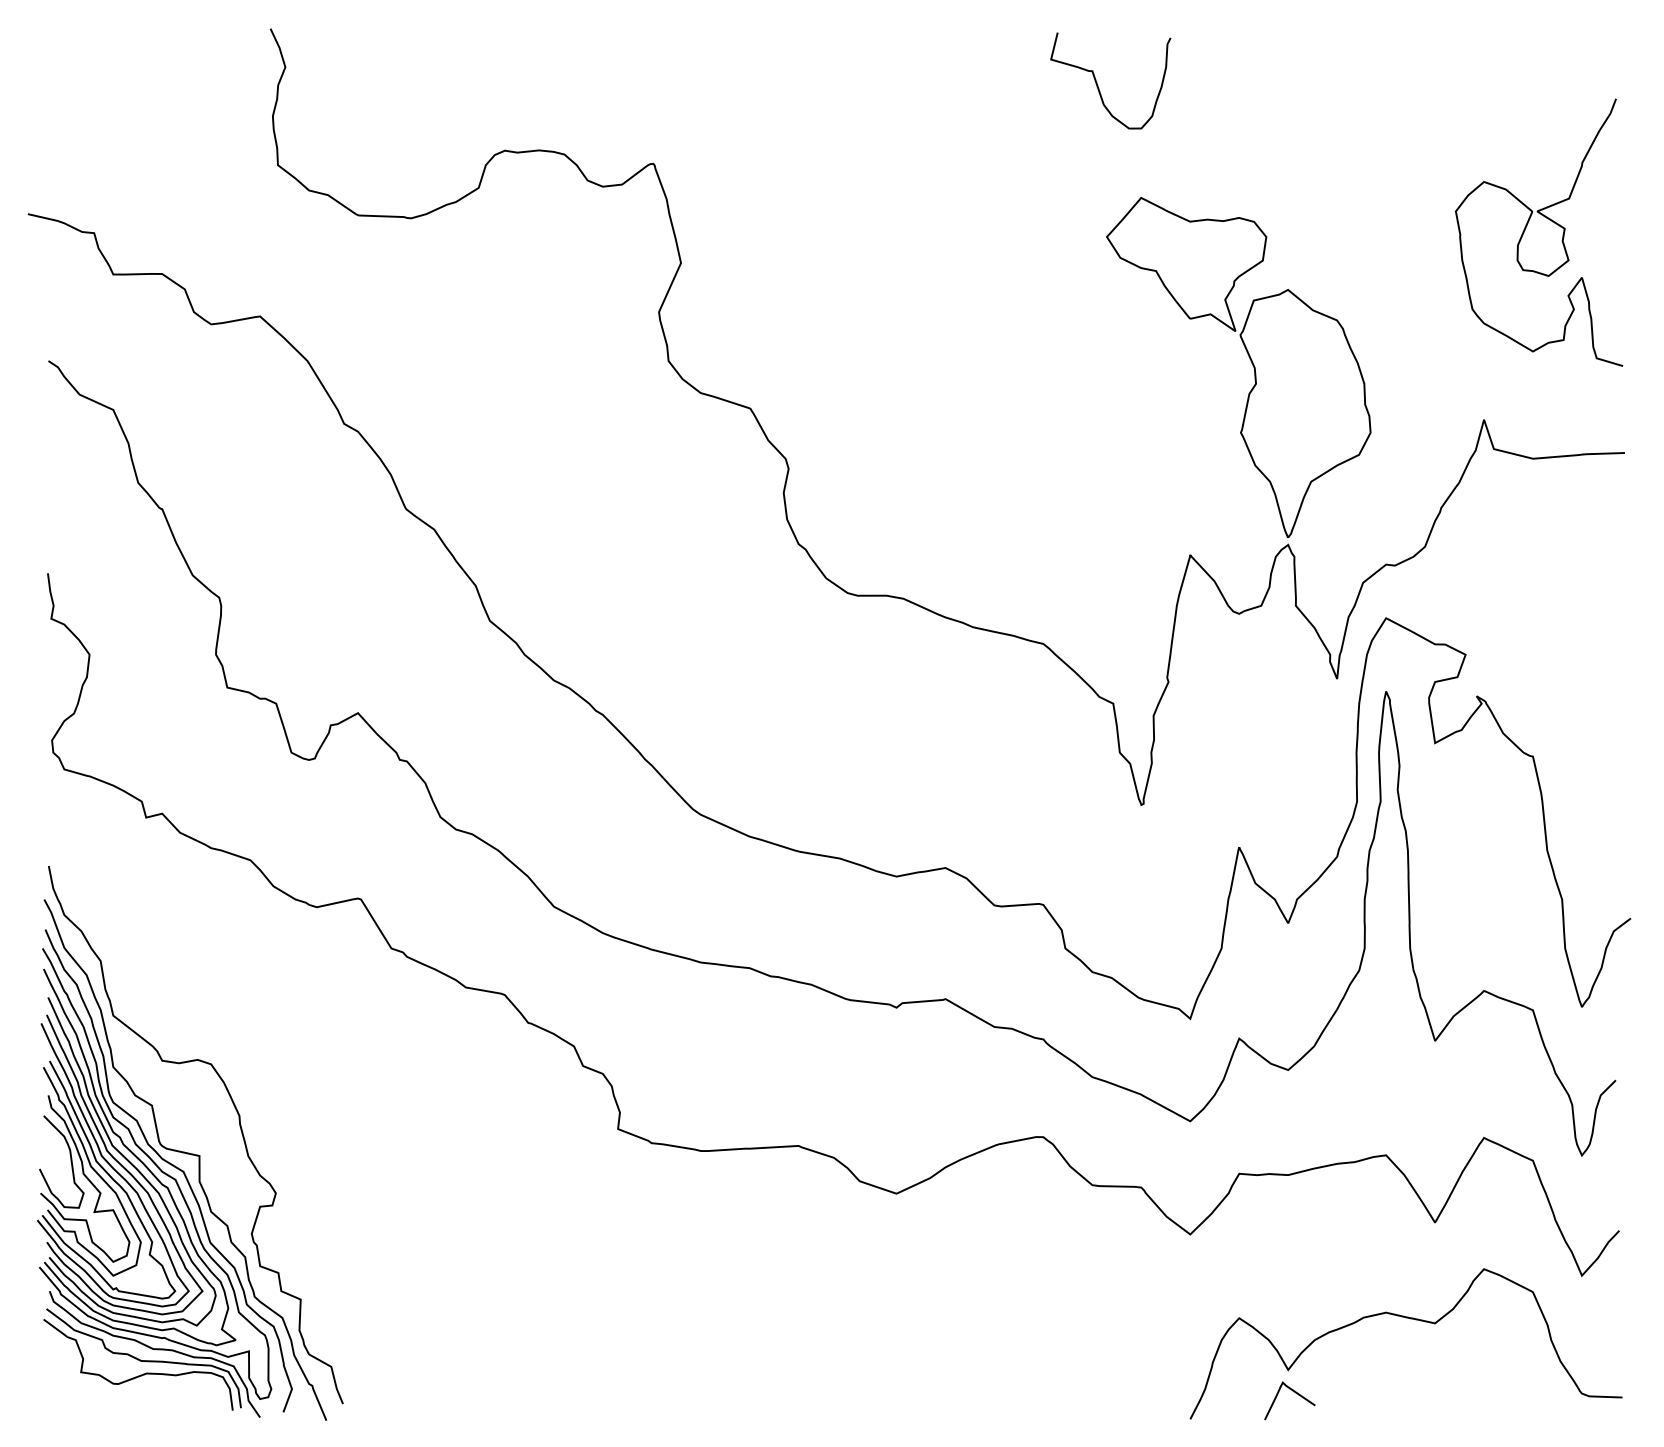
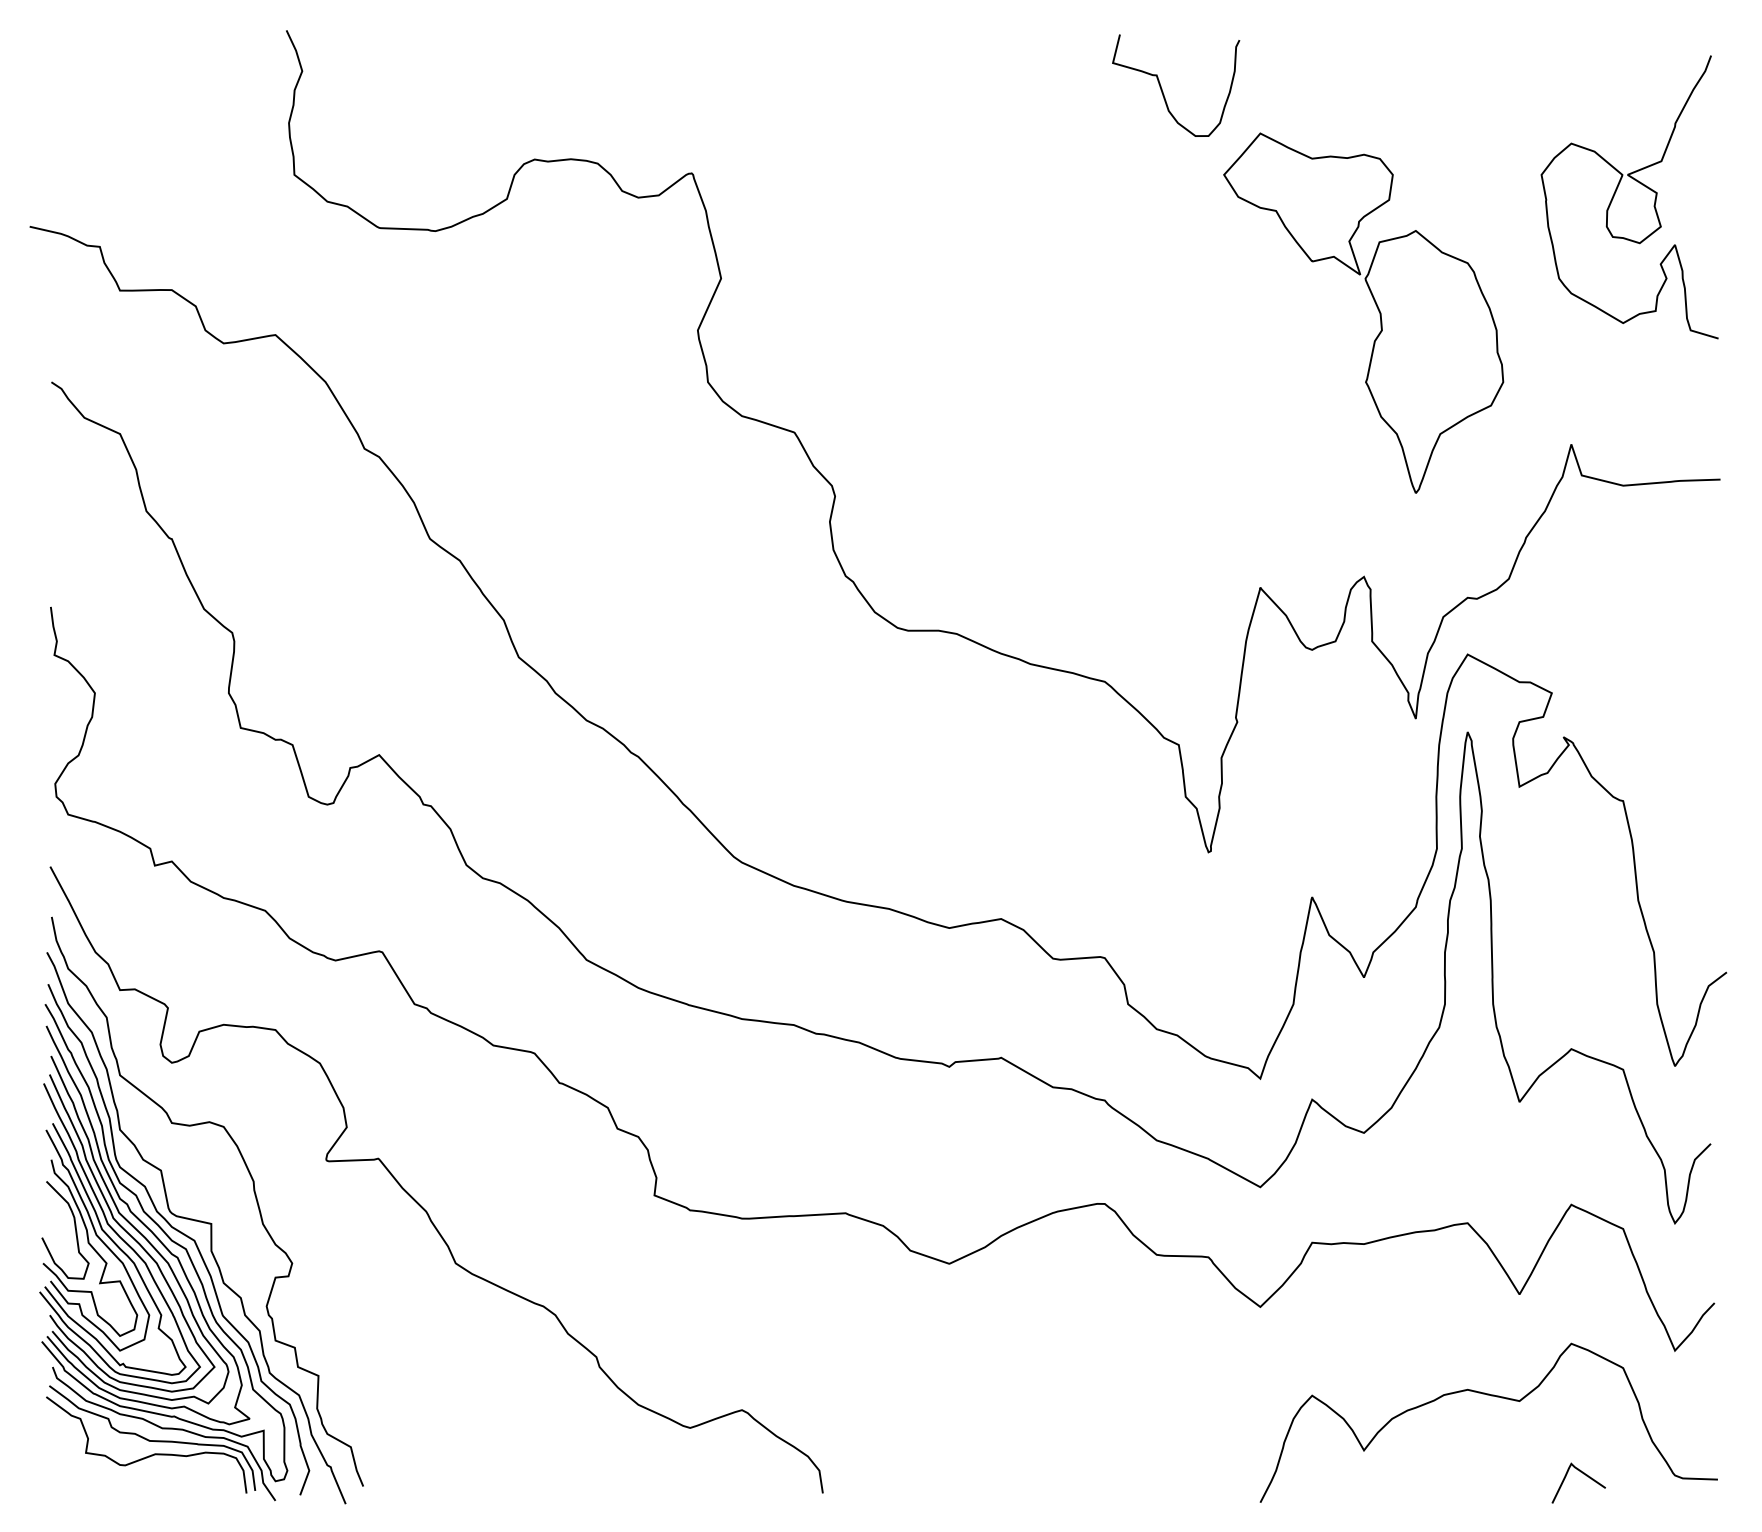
curve: (1526, 228) -> (1616, 192), moved
part: (1250, 362) -> (1376, 307), moved
curve: (392, 1132) -> (415, 1199), added
curve: (1294, 1392) -> (1583, 1474), moved

